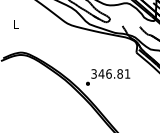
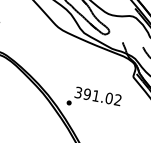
text: (113, 73) -> (101, 96), 346.81 -> 391.02

